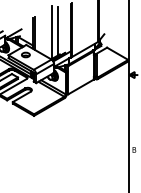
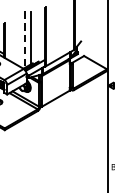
line: (52, 32) -> (24, 39), solid -> dashed

